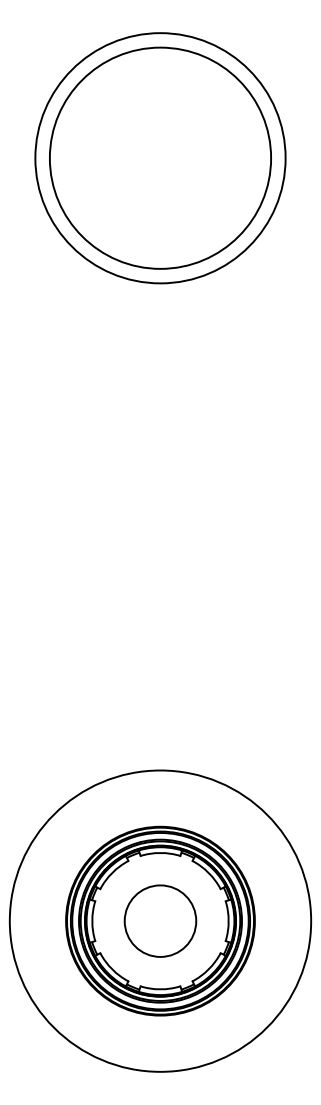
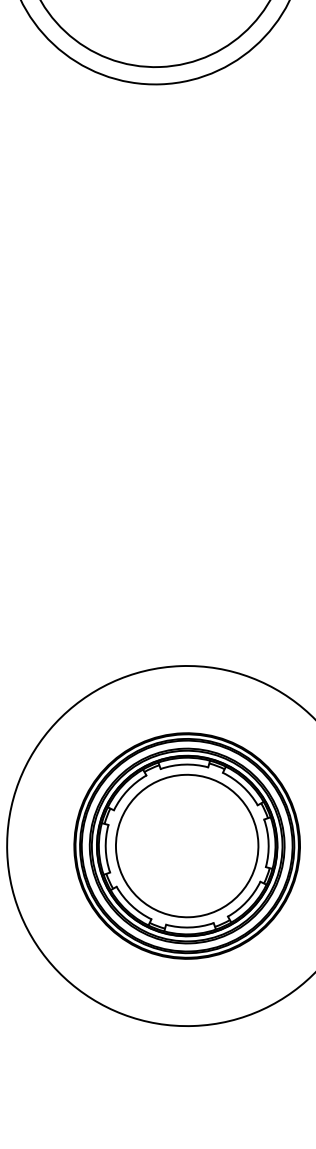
circle: (160, 920) -> (187, 845), size x1.67

